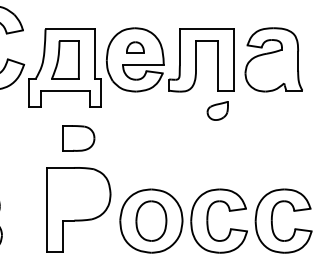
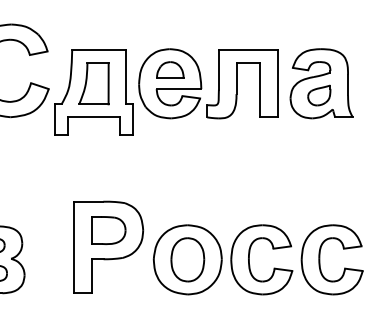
part: (135, 46) -> (170, 69), size x1.43
part: (217, 110) -> (319, 95), moved
part: (78, 138) -> (108, 230), moved

